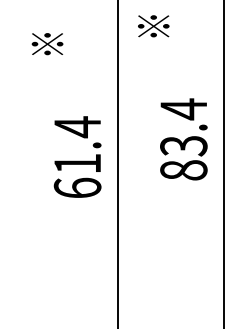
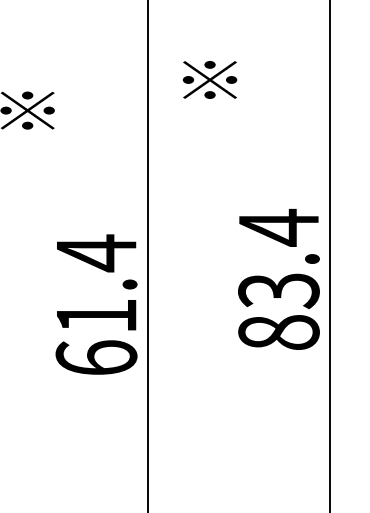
text: (183, 139) -> (278, 279), moved
text: (77, 156) -> (96, 303), moved

